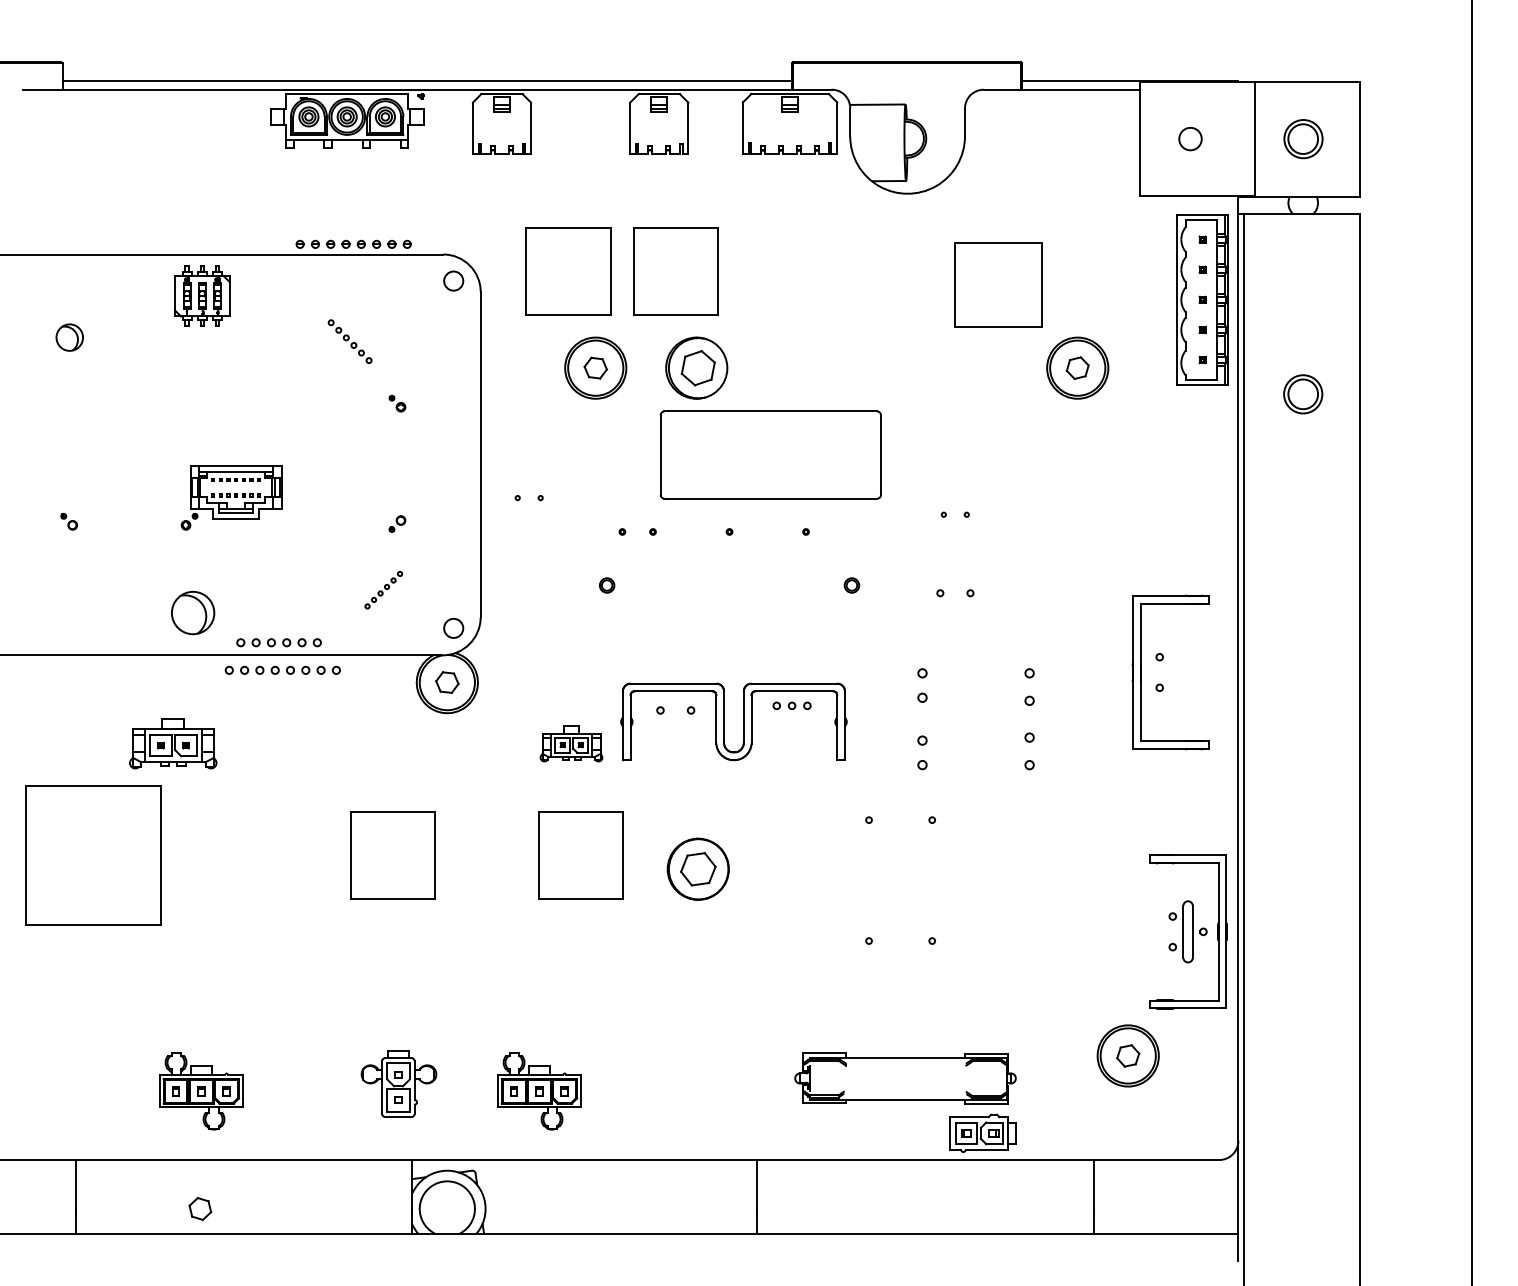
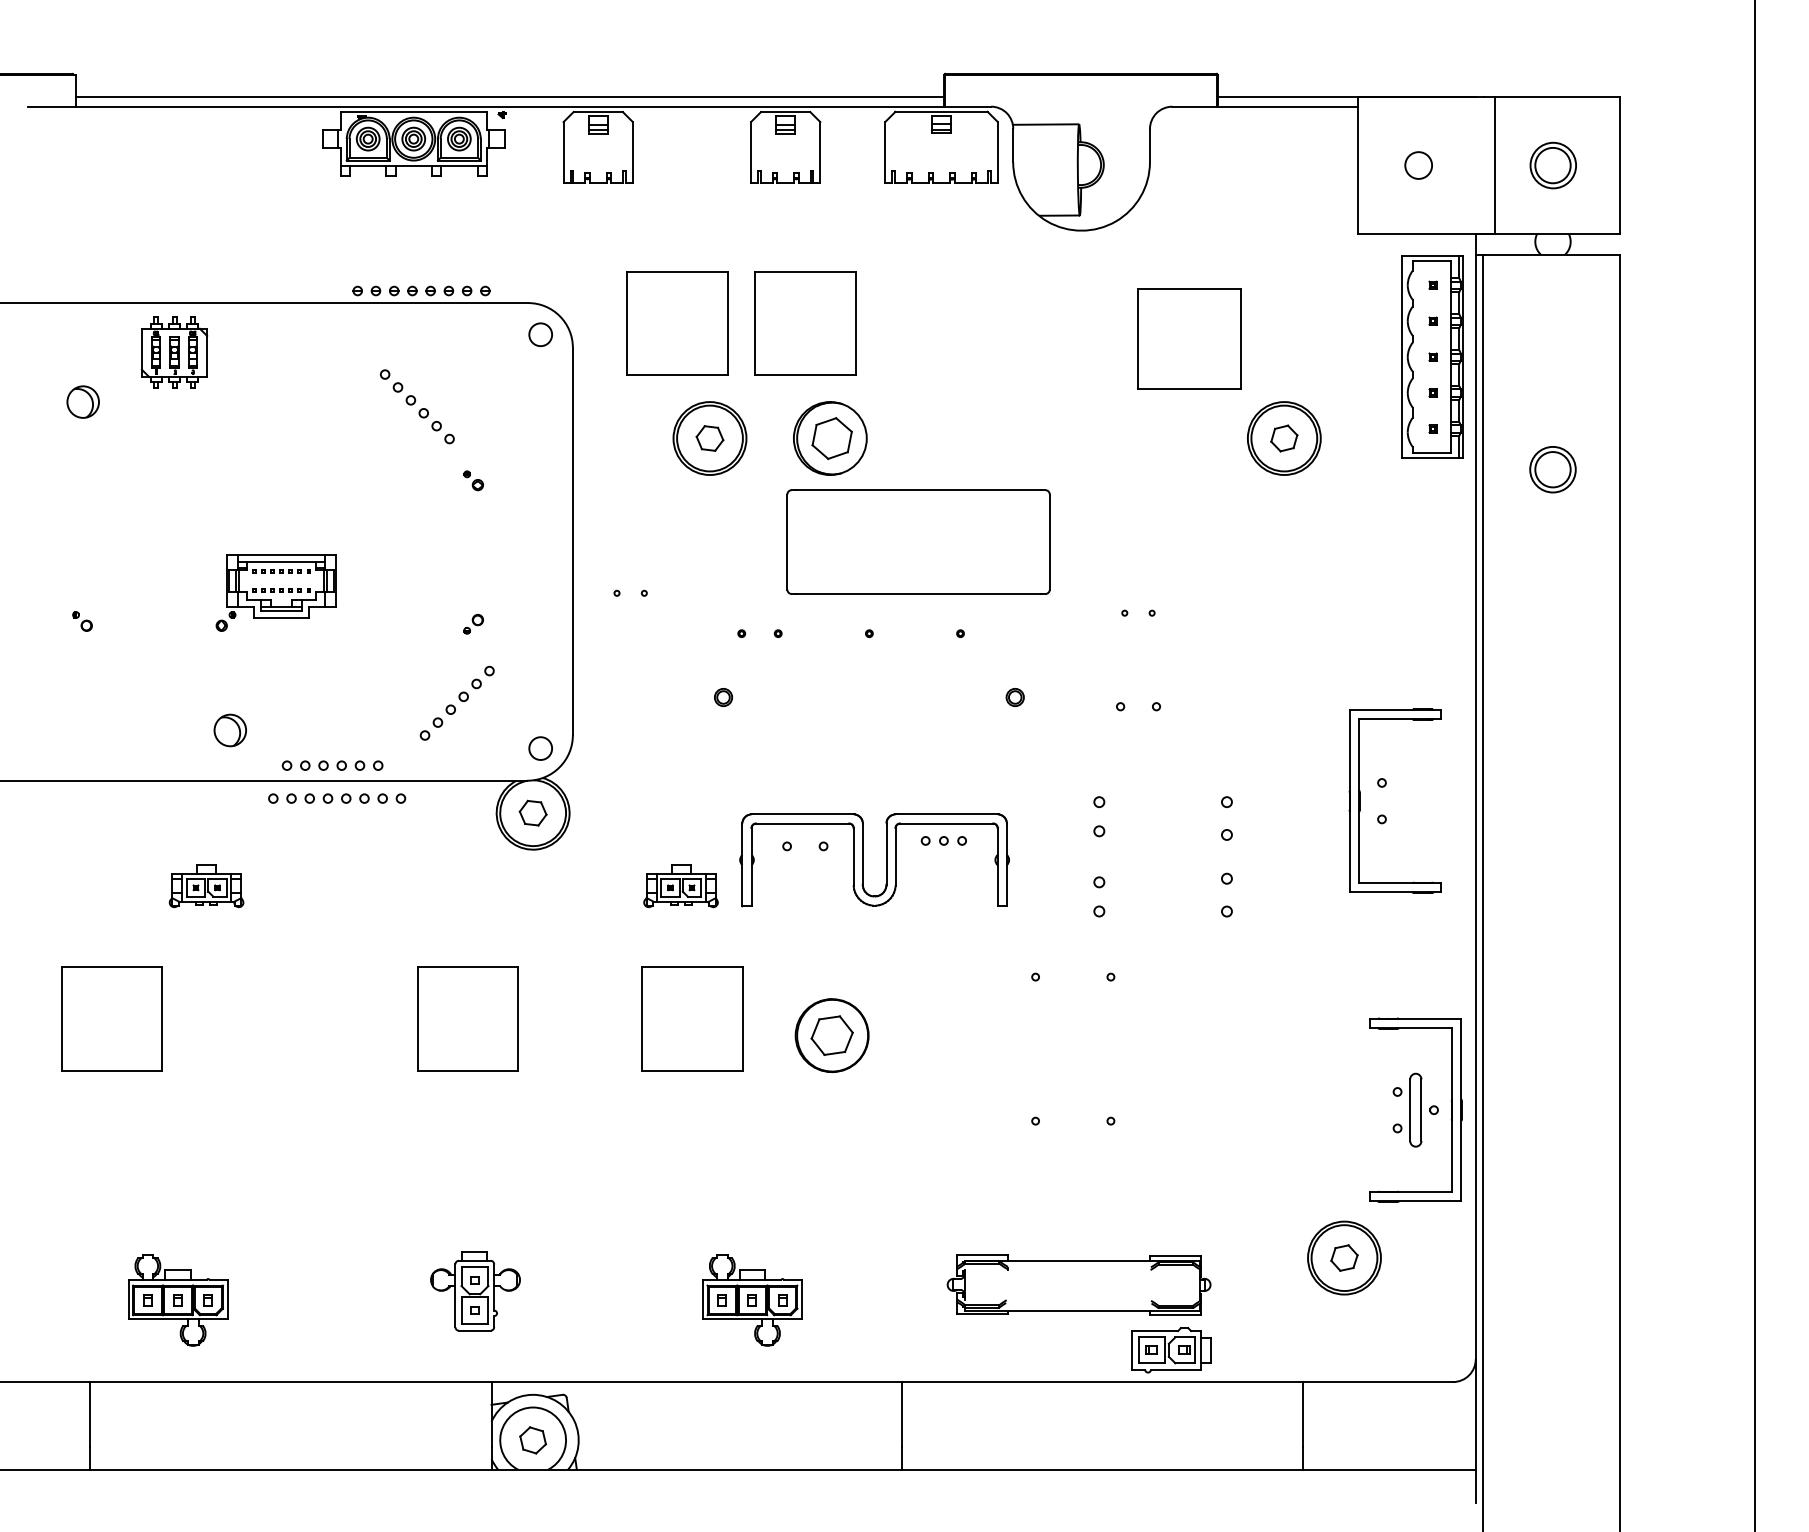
part: (202, 295) -> (174, 351), moved
part: (349, 341) -> (416, 406), size x1.43
part: (383, 589) -> (457, 702), size x1.67
part: (193, 613) -> (230, 730), size x0.62
part: (173, 743) -> (206, 885), size x0.71
part: (93, 855) -> (111, 1019), size x0.62
part: (201, 1091) -> (178, 1300), moved
part: (539, 1091) -> (752, 1300), moved
part: (200, 1208) -> (533, 1439), moved

